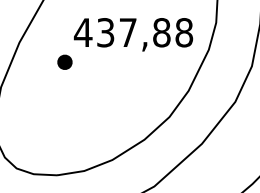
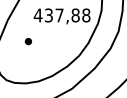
part: (62, 62) -> (27, 41), moved

